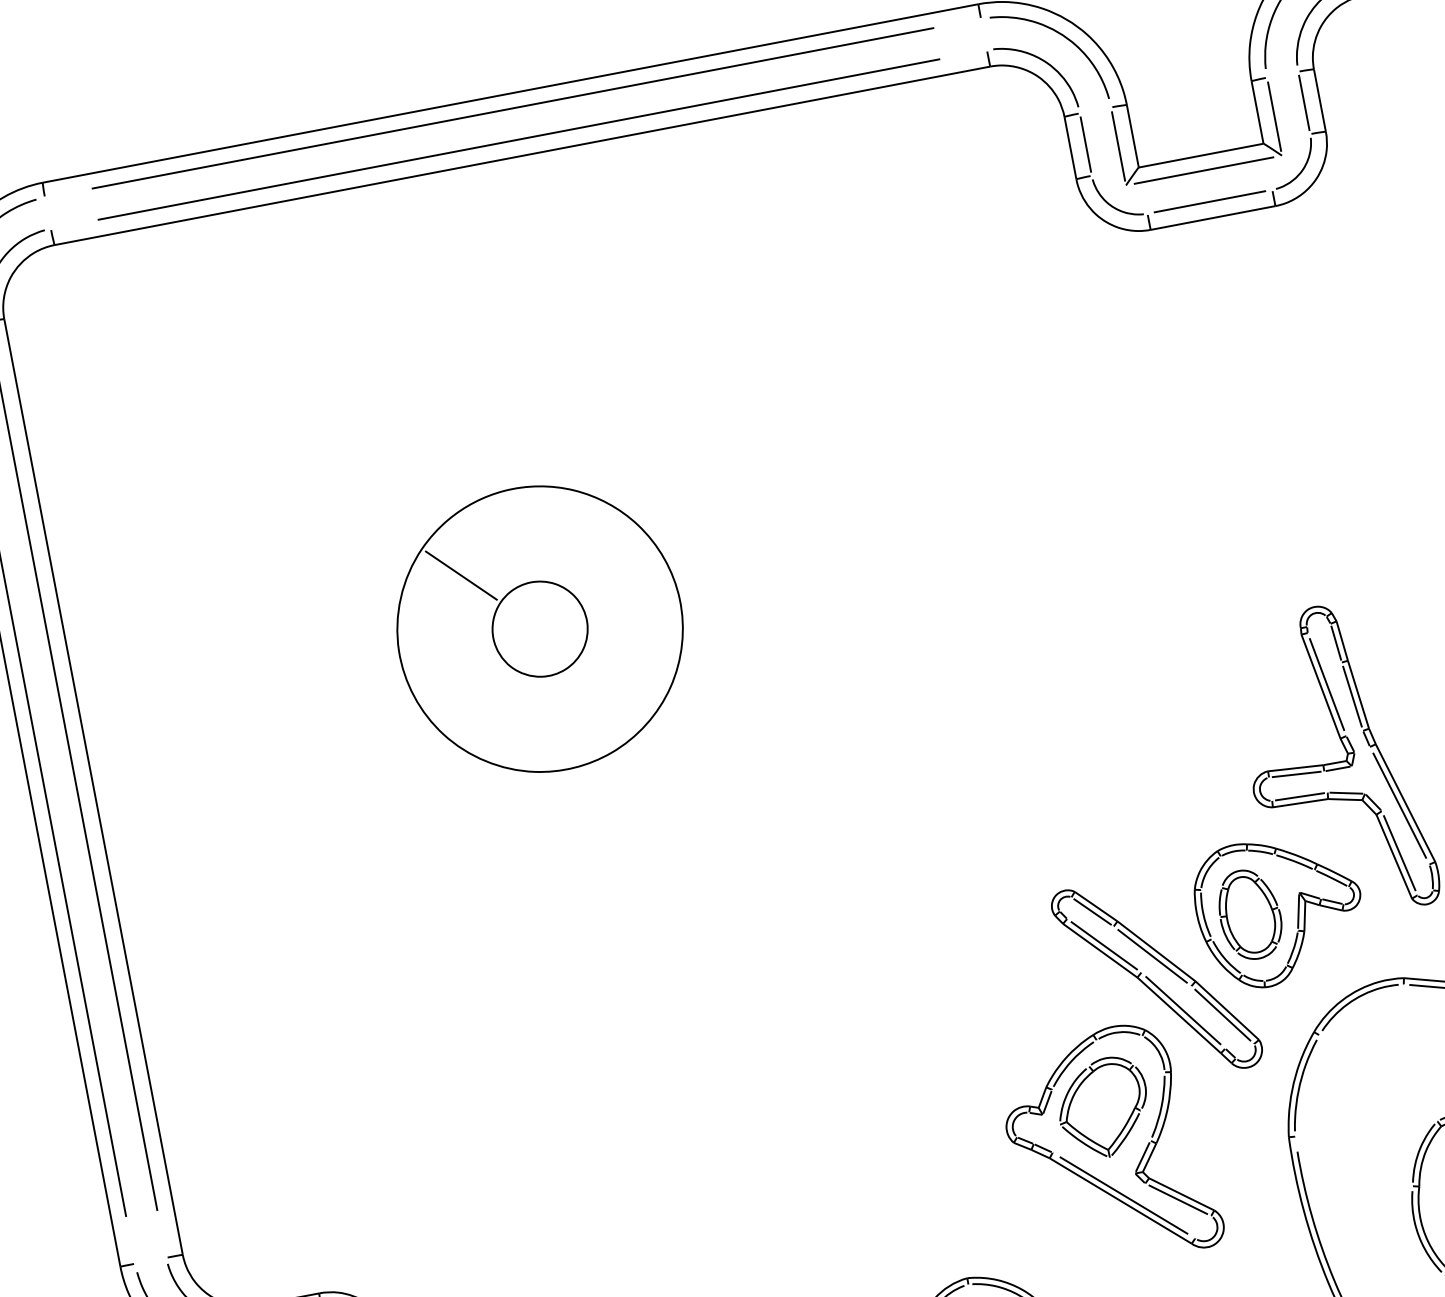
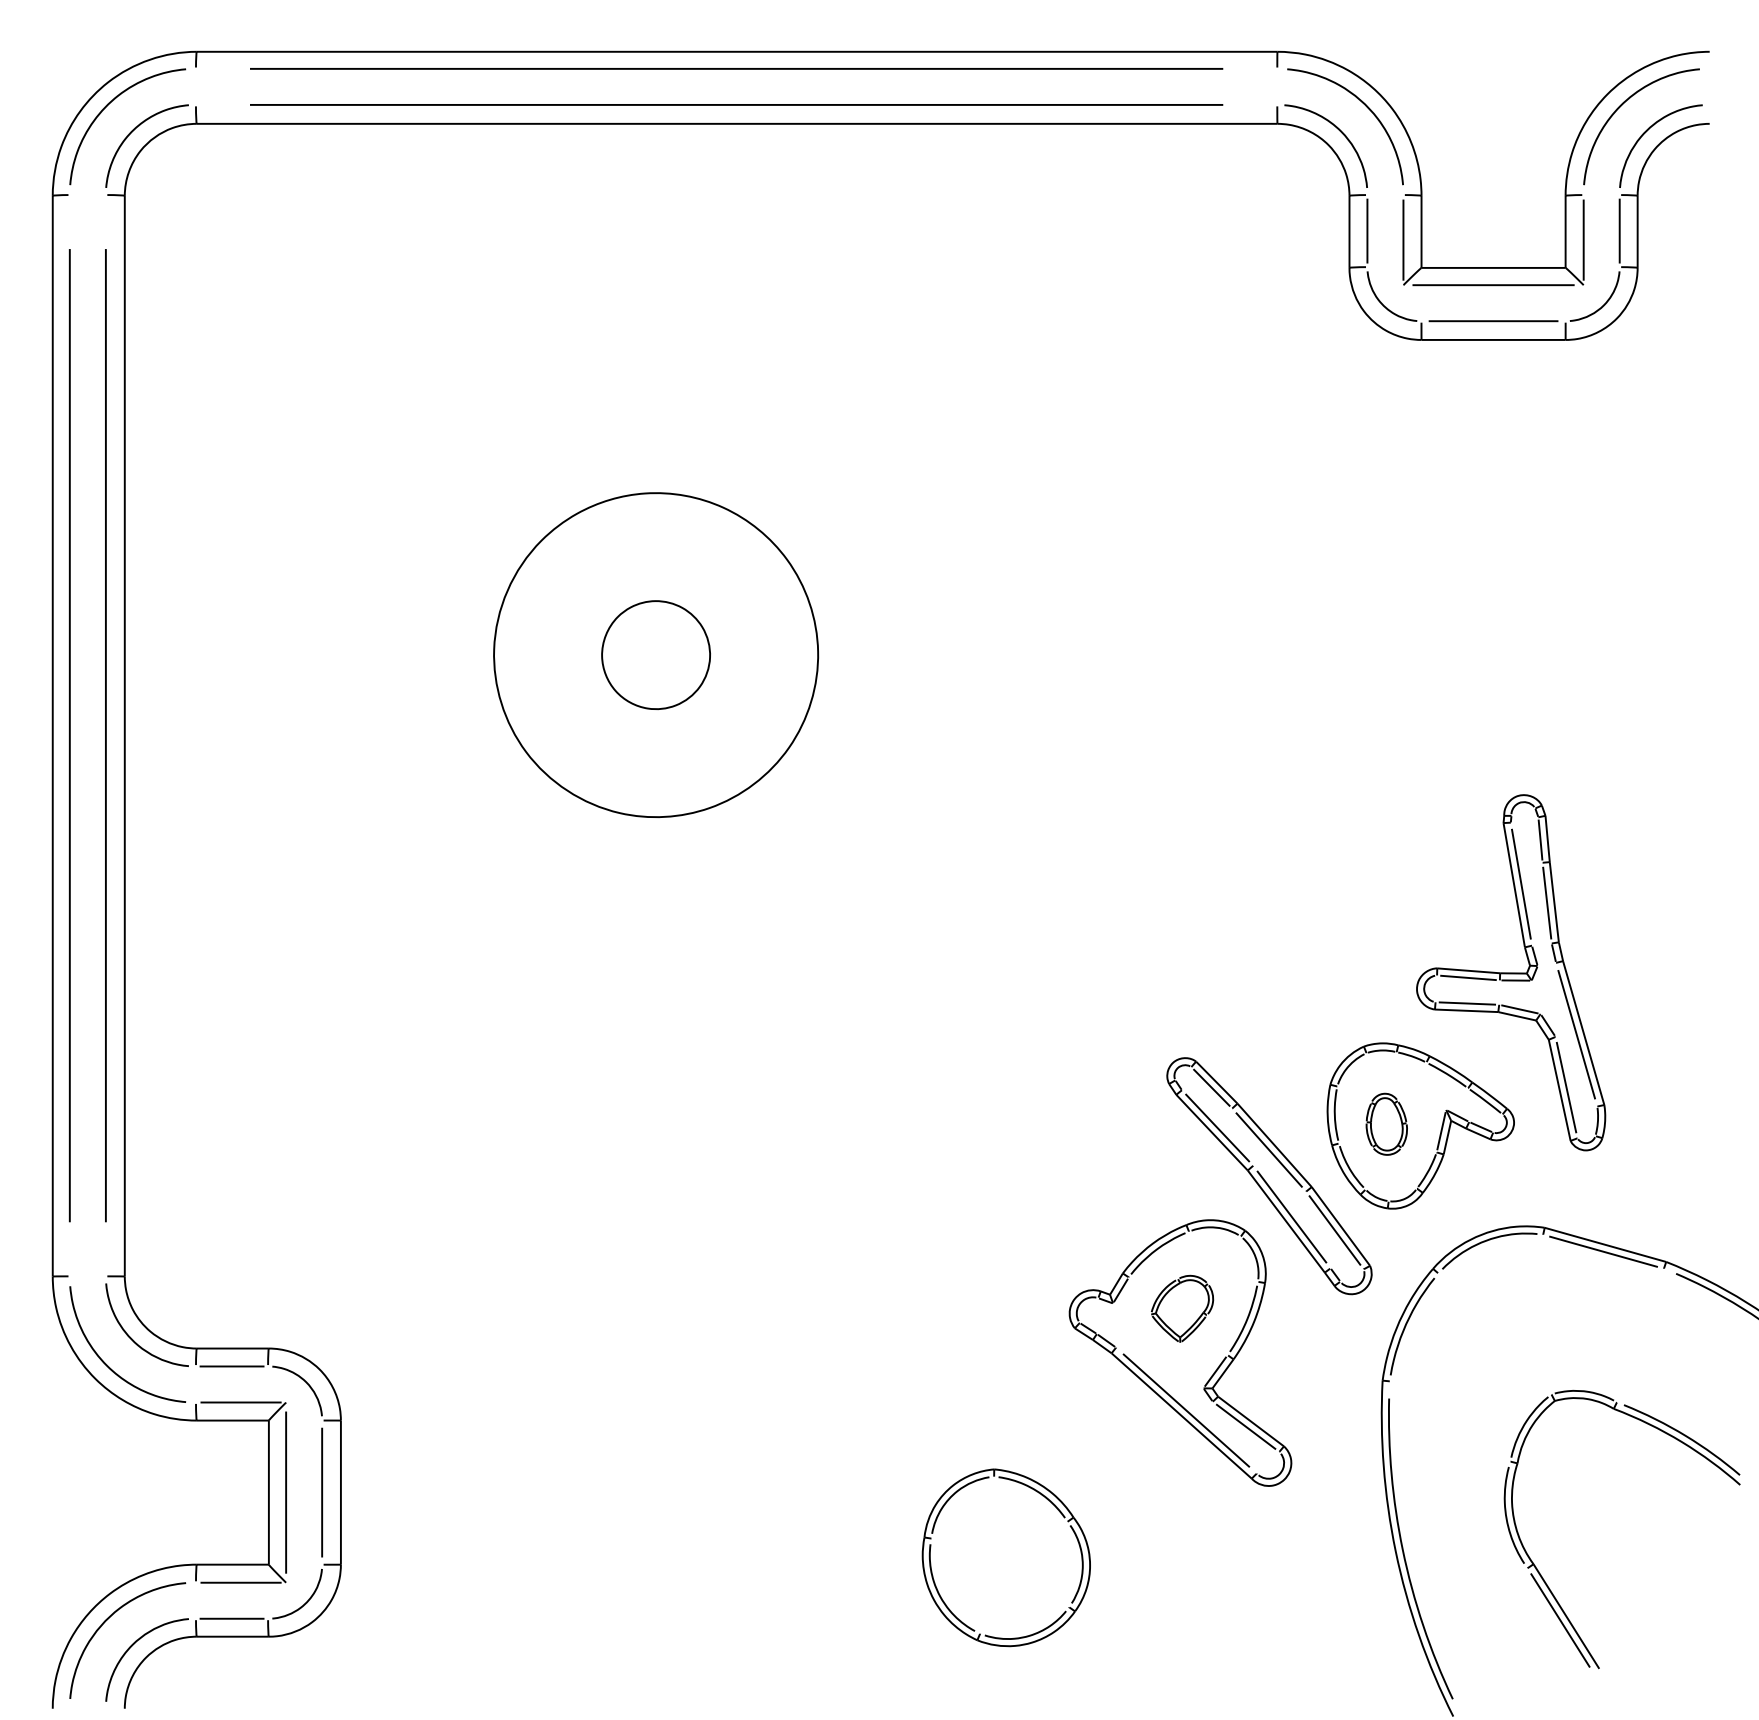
line: (461, 575) -> (579, 578), removed
part: (1249, 914) -> (1386, 1124), size x0.6
part: (1103, 1107) -> (1182, 1308), size x0.6

